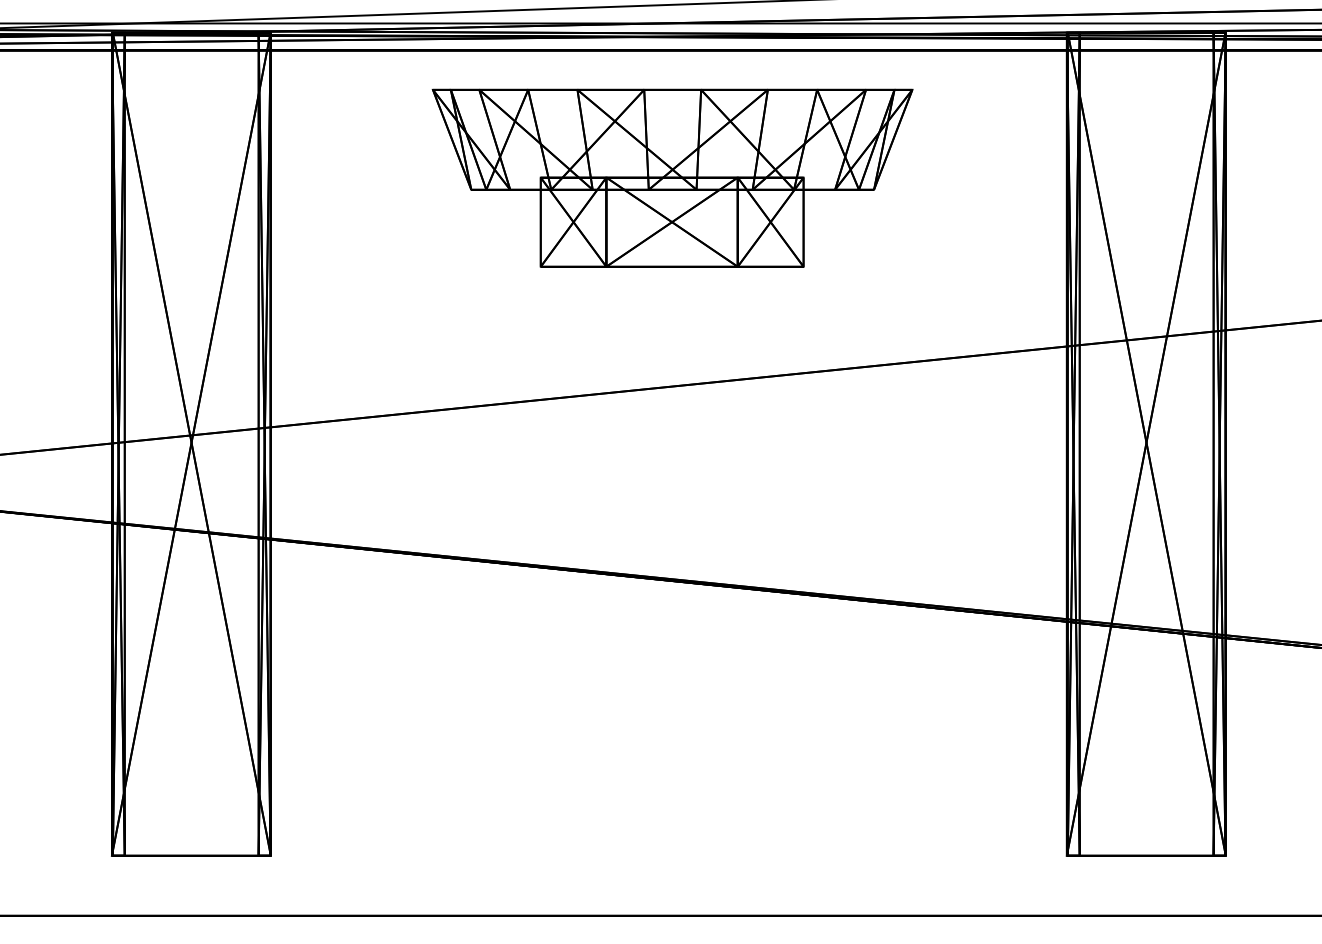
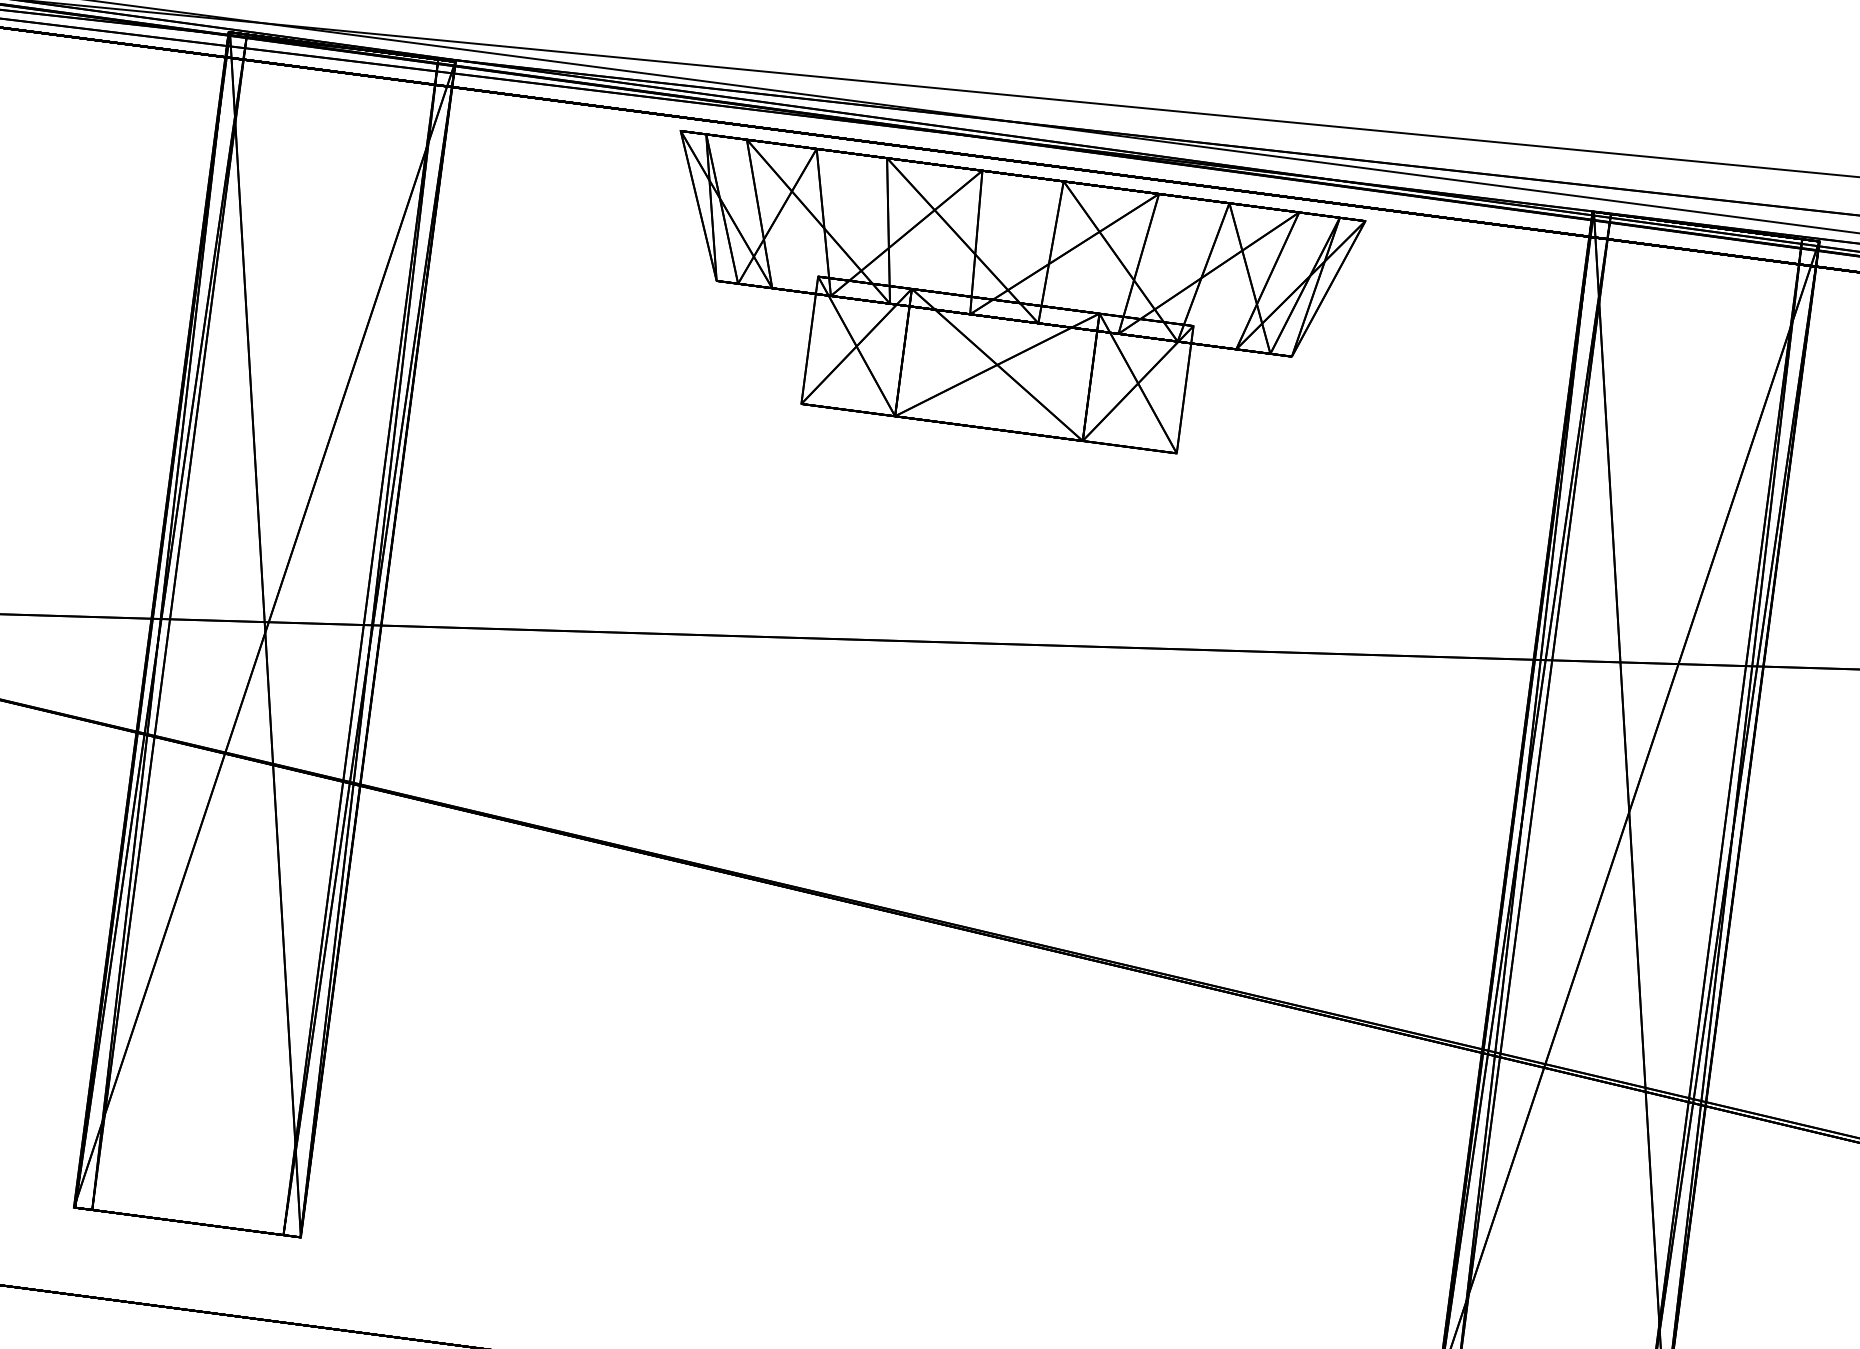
part: (672, 177) -> (1006, 301), moved

